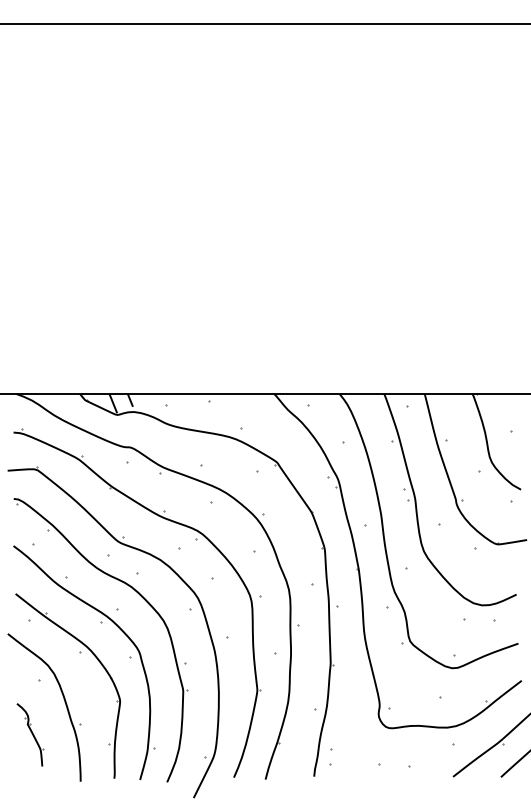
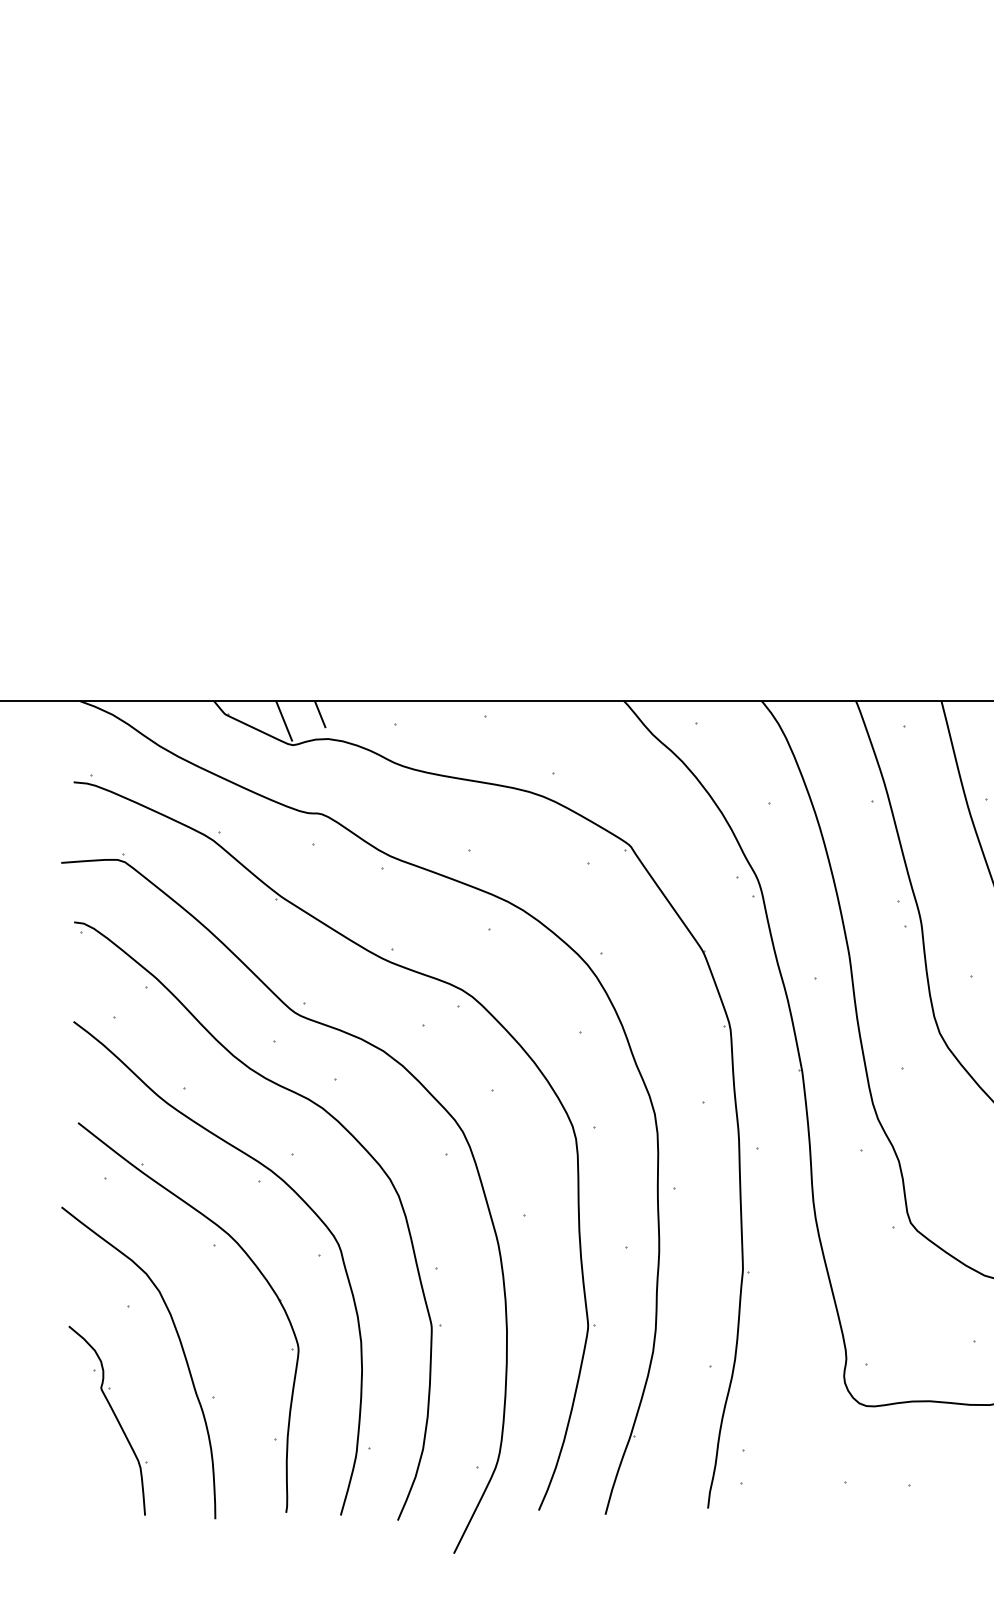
part: (30, 734) -> (109, 1419), size x1.43

